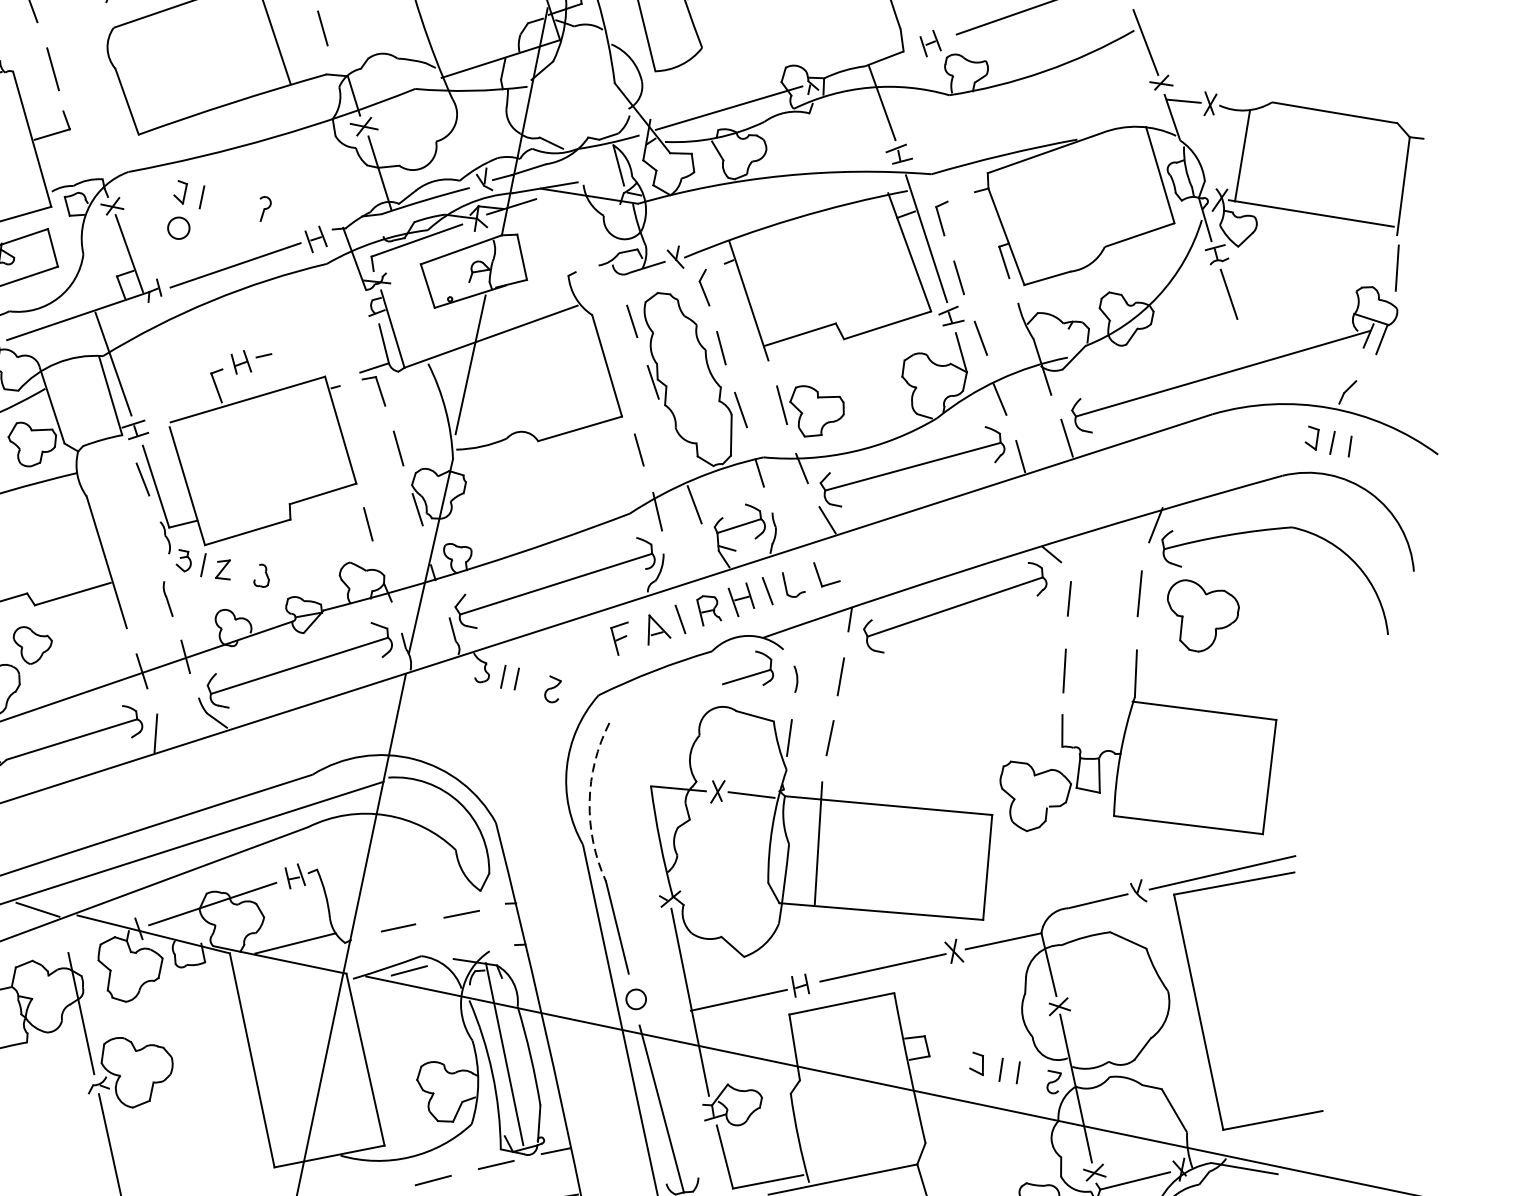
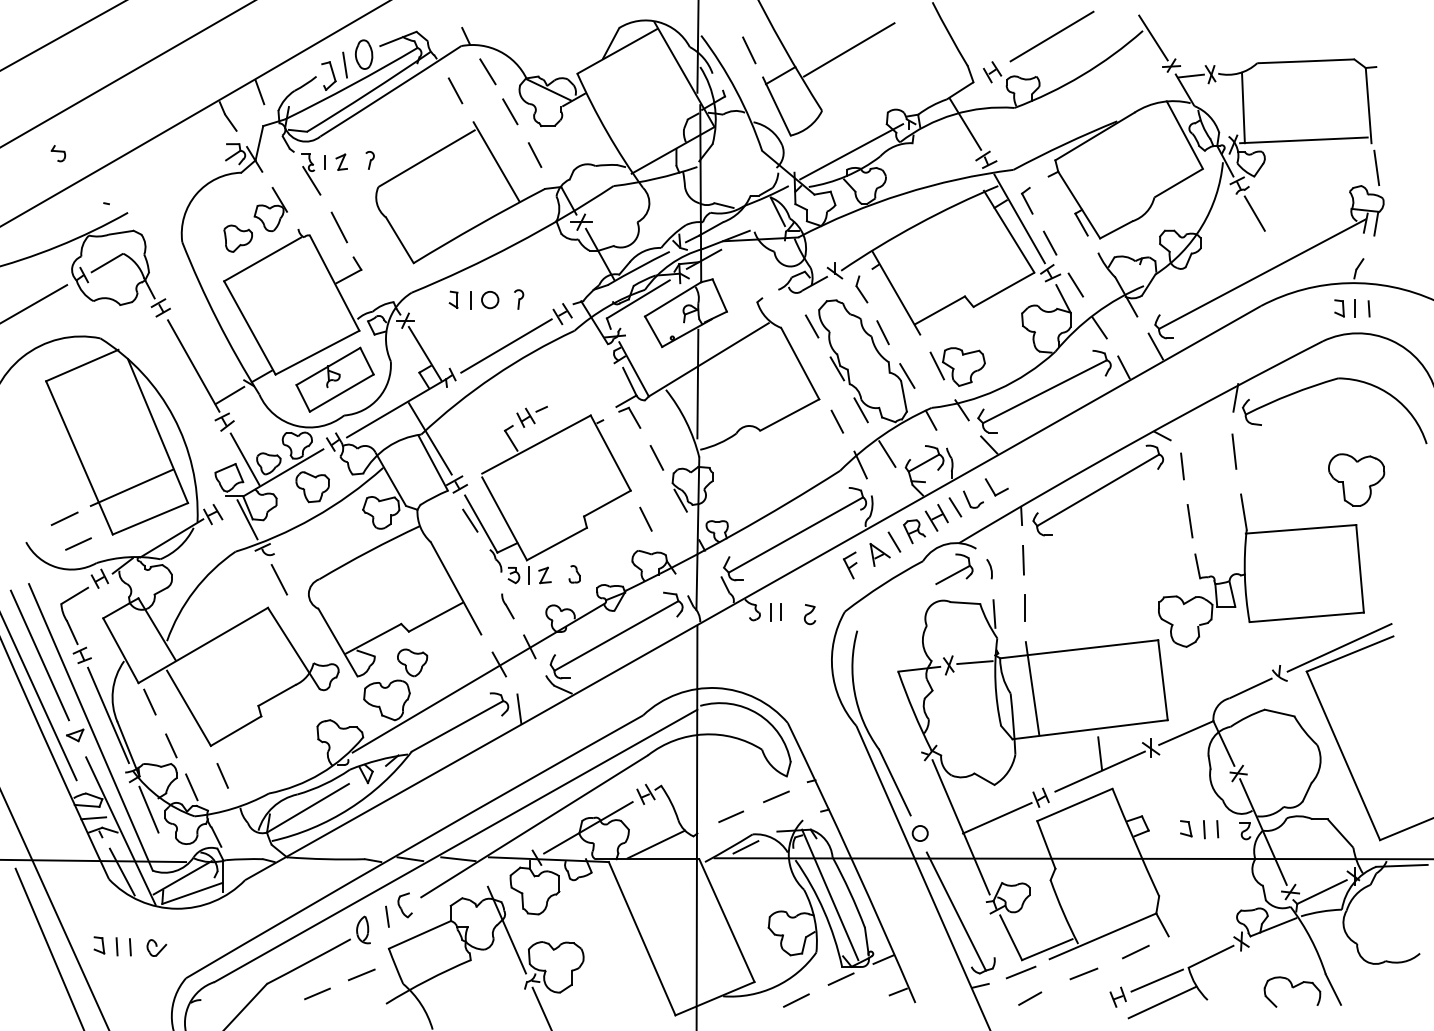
circle: (179, 228) -> (490, 300), moved
line: (671, 441) -> (860, 410), added
part: (1200, 616) -> (1356, 479), moved
arc: (589, 801) -> (854, 692), dashed -> solid
line: (888, 944) -> (1100, 753), added

